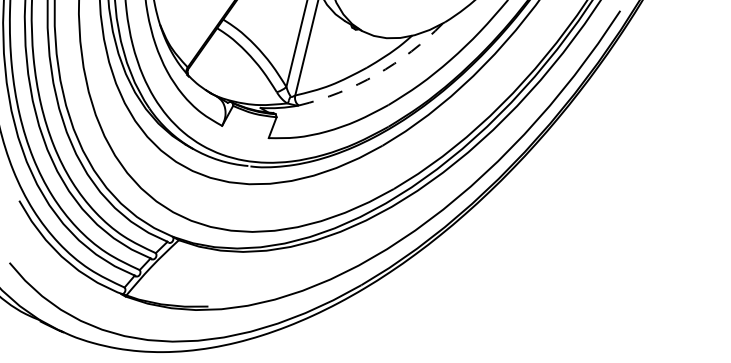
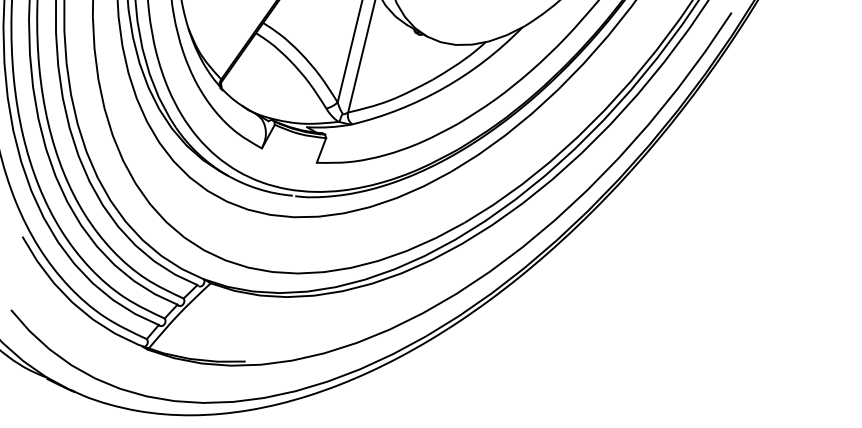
arc: (376, 74) -> (444, 87), dashed -> solid

